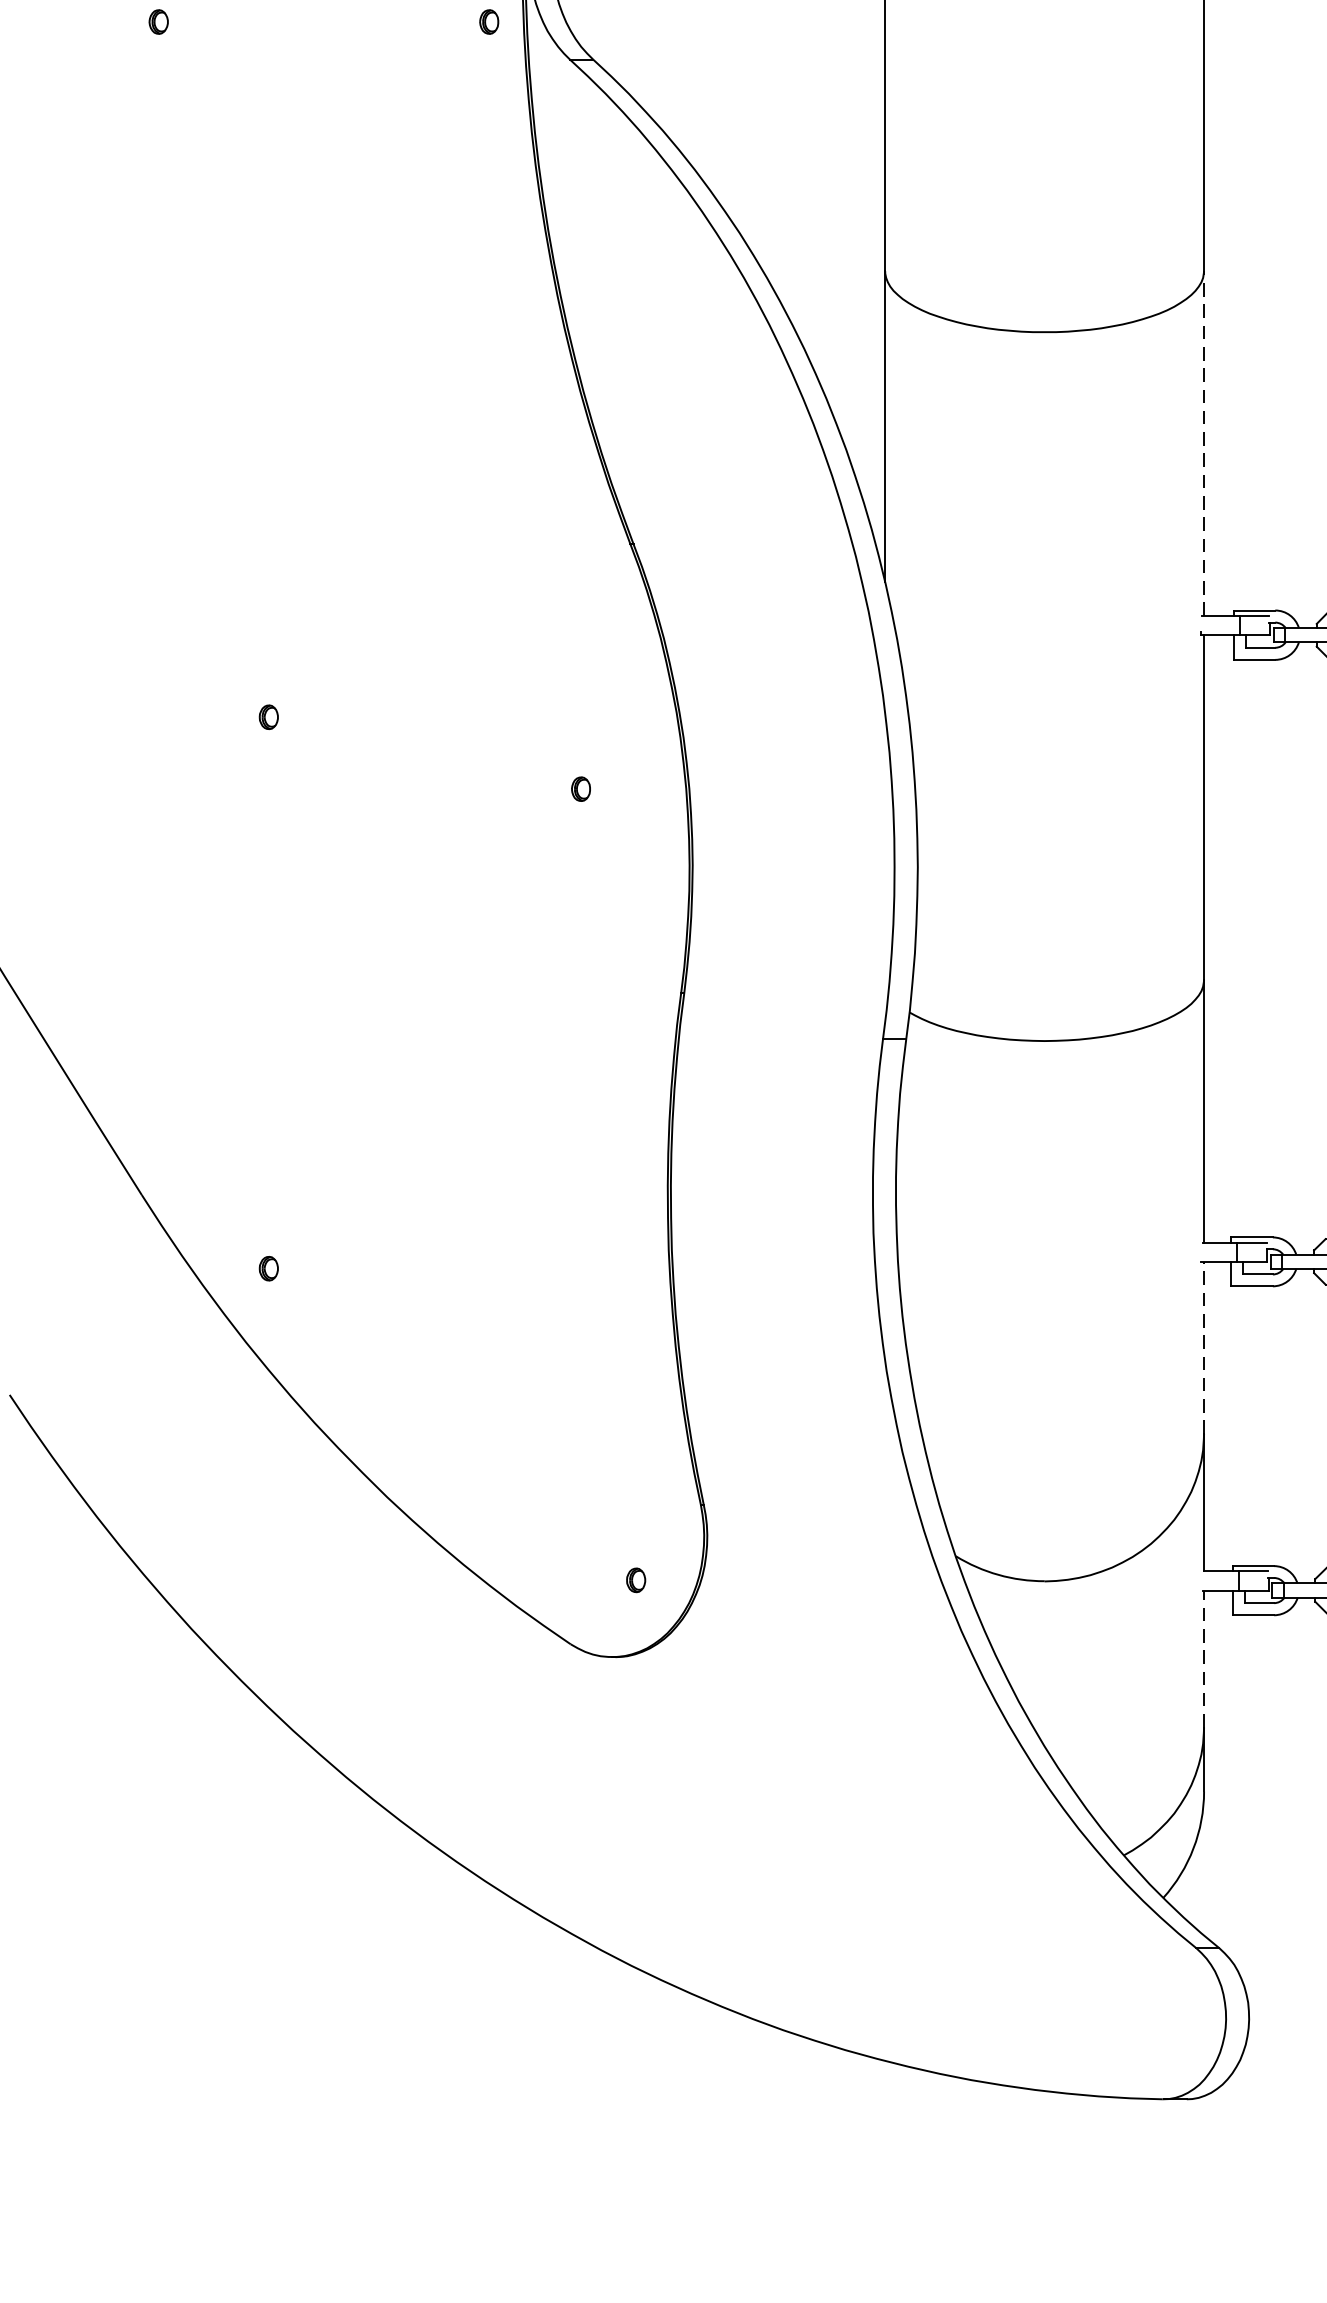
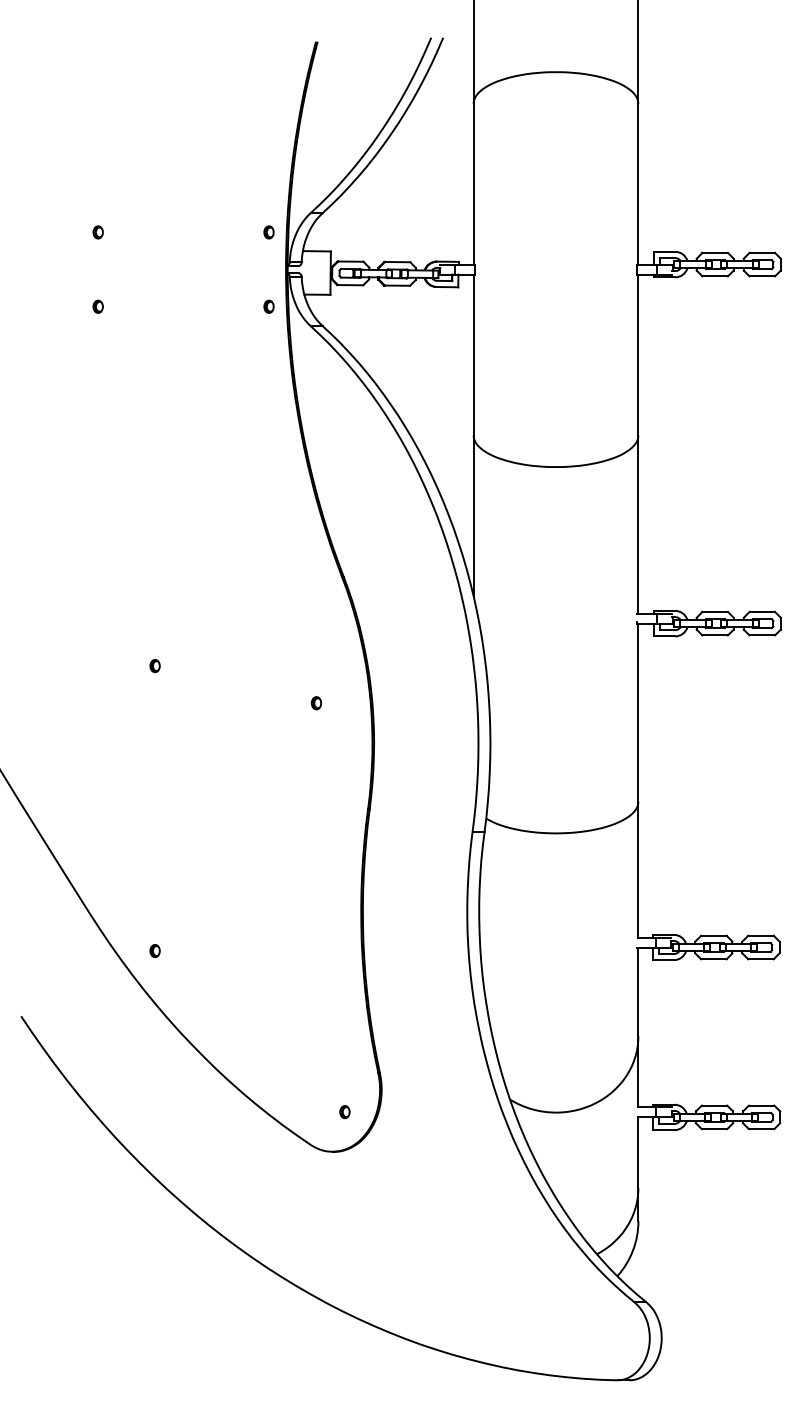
line: (1204, 443) -> (638, 524), dashed -> solid
line: (1204, 1346) -> (638, 991), dashed -> solid
line: (1204, 1658) -> (638, 1152), dashed -> solid

